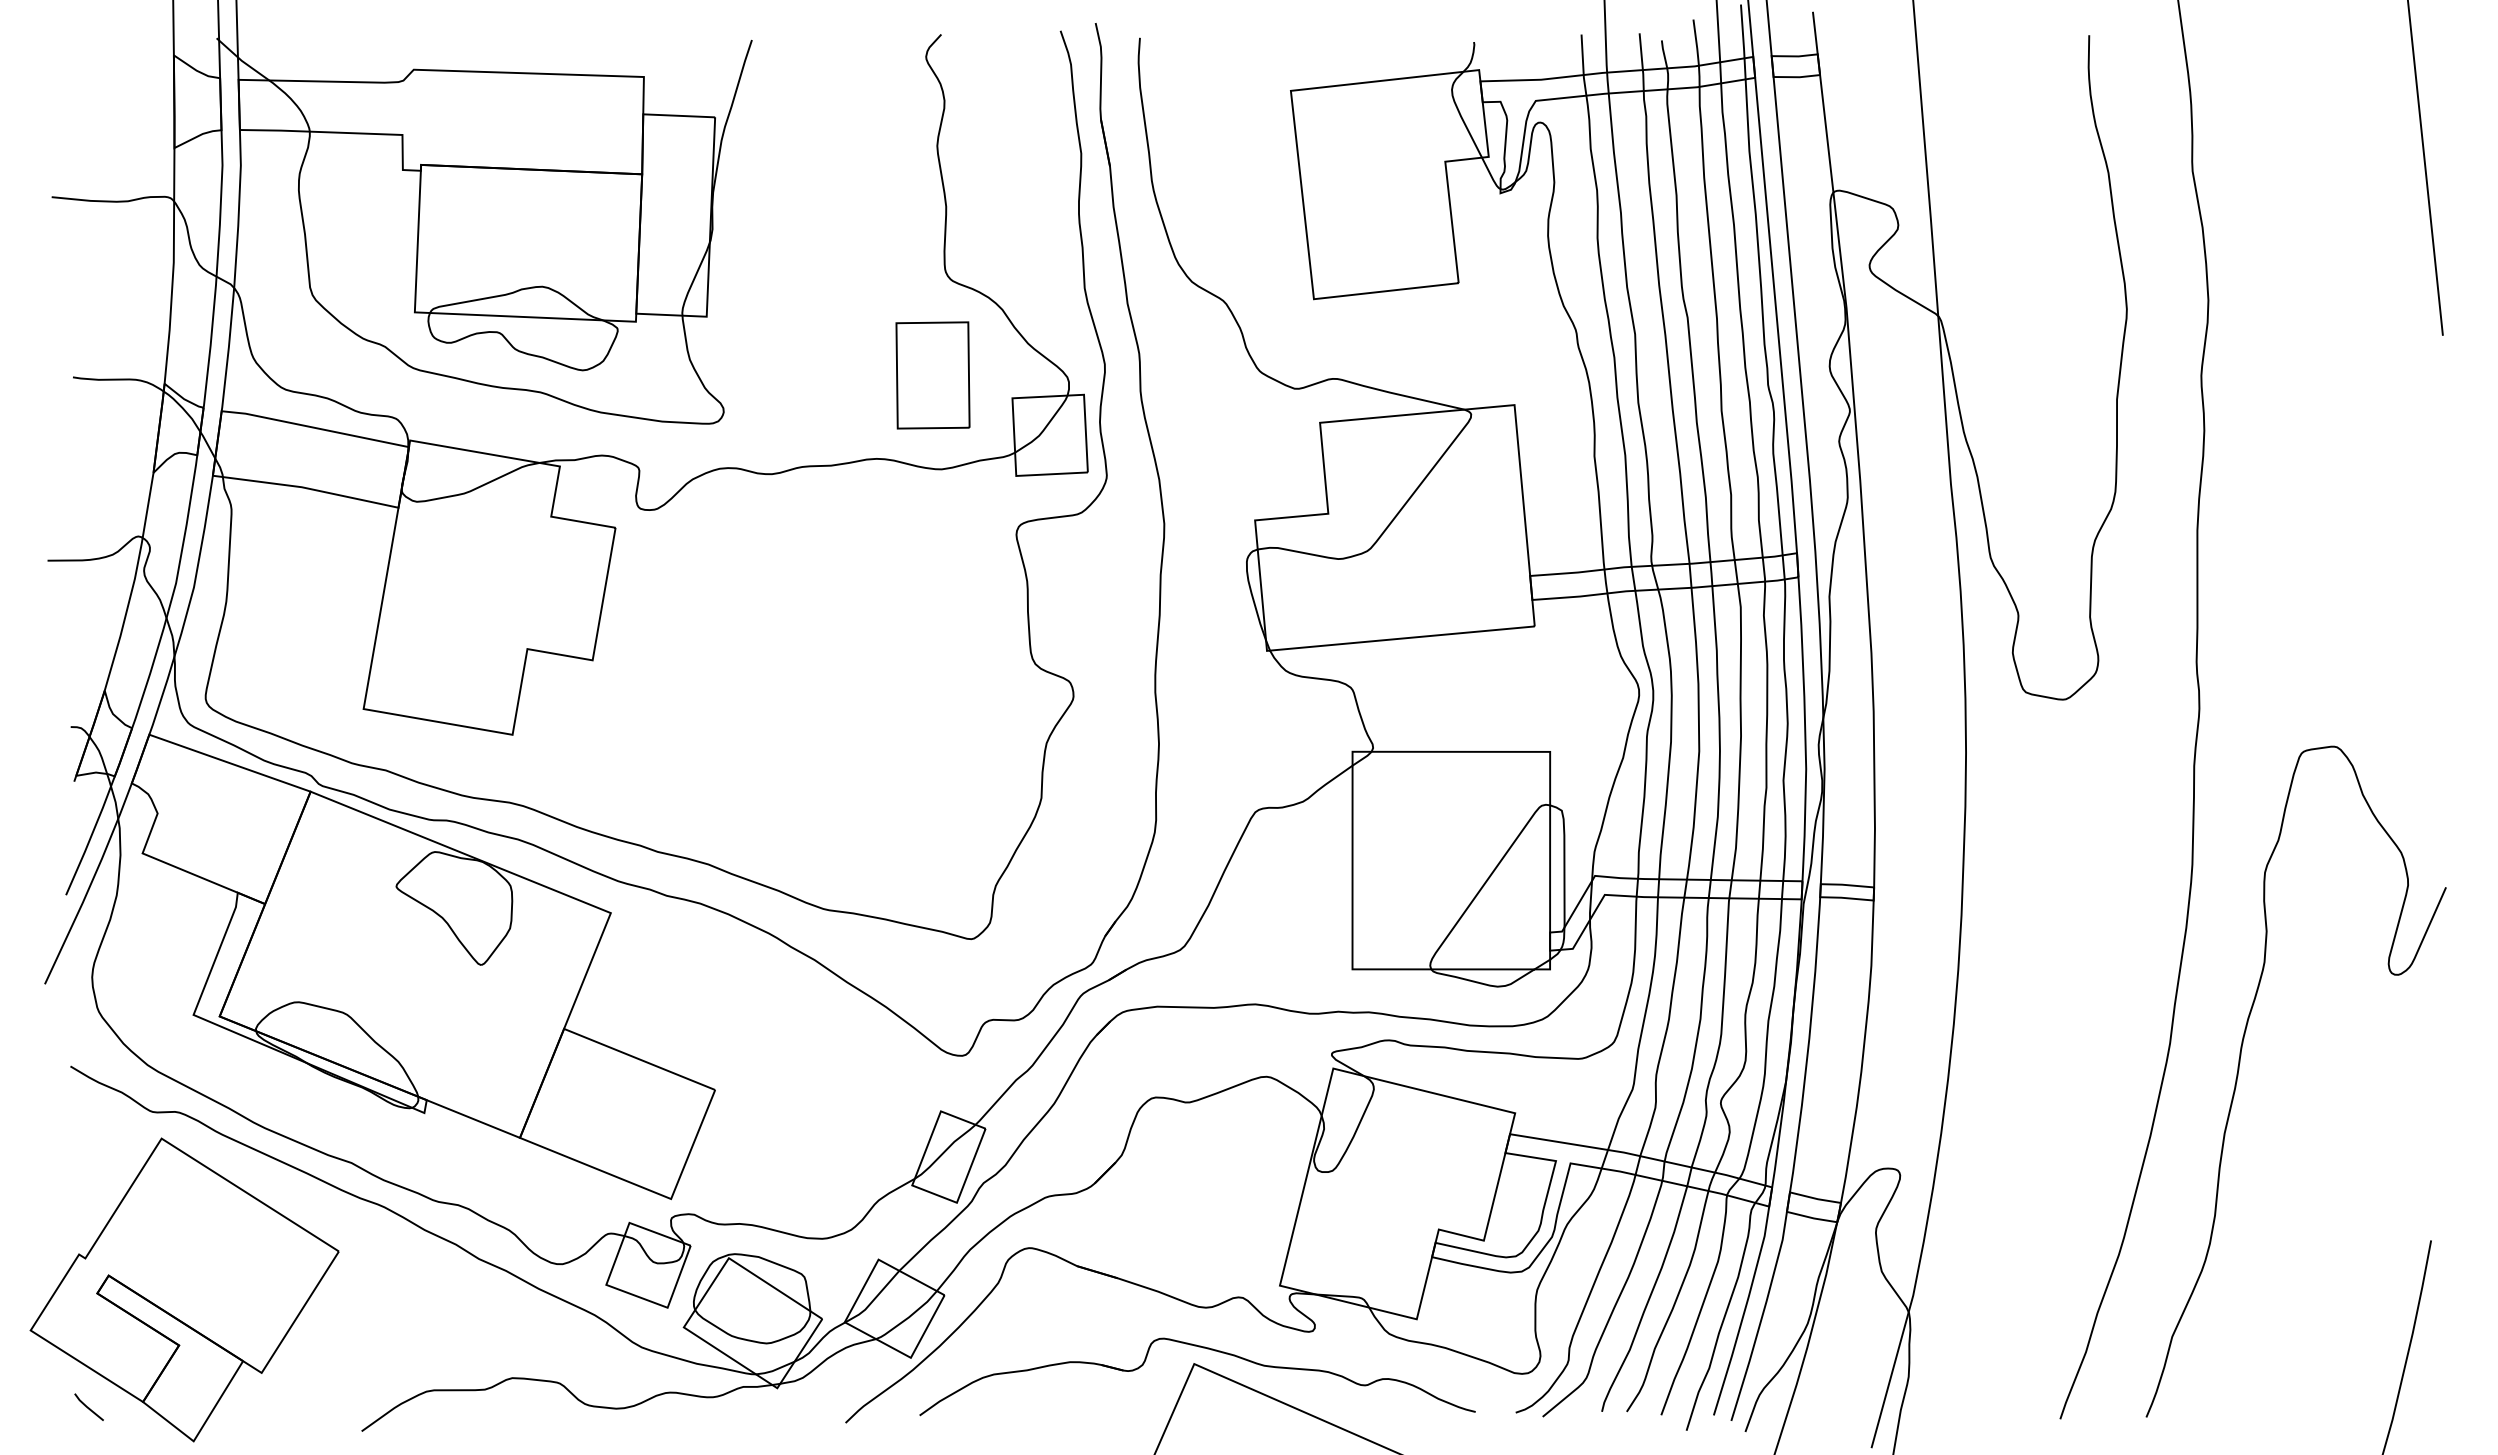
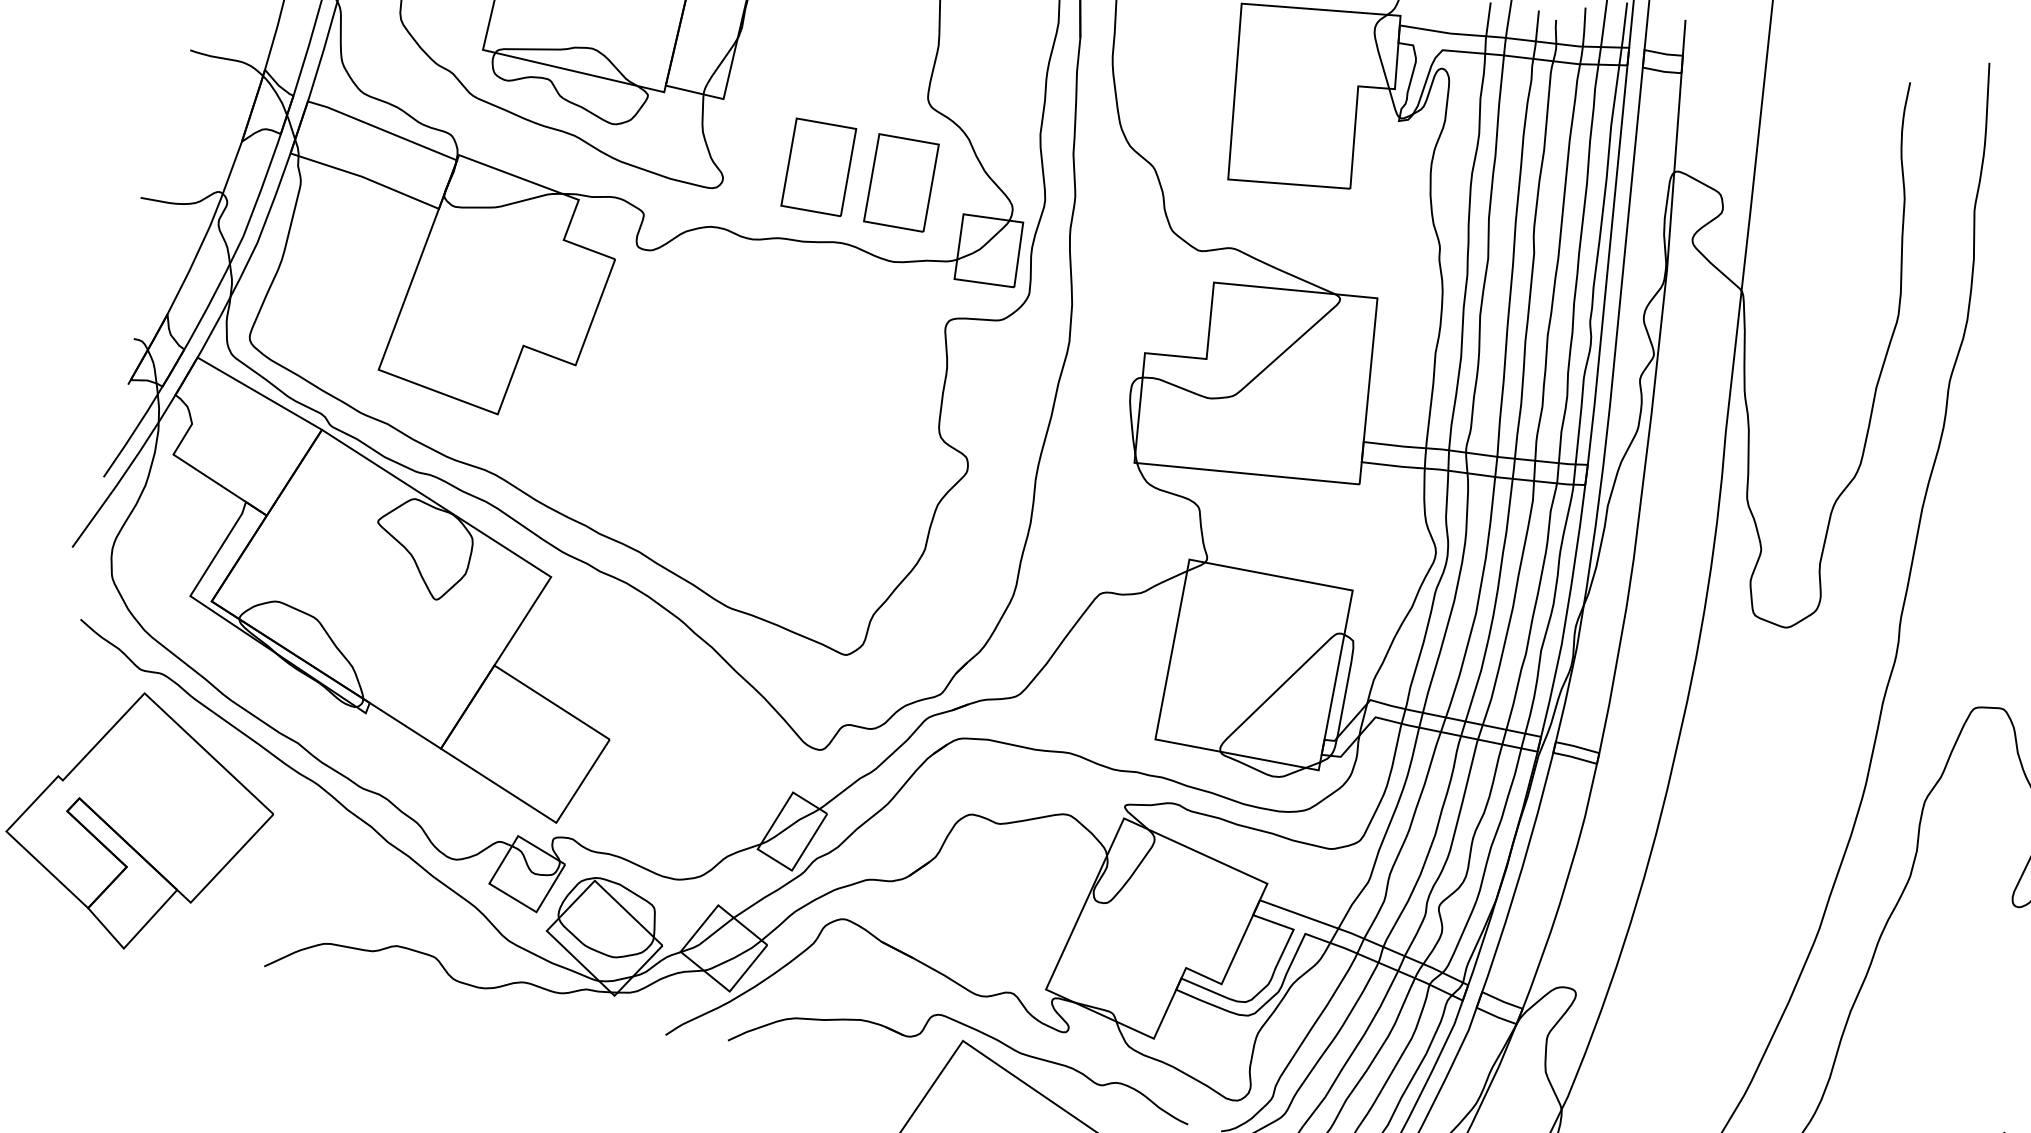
part: (832, 375) -> (818, 167), added
line: (87, 1406) -> (41, 903), removed

